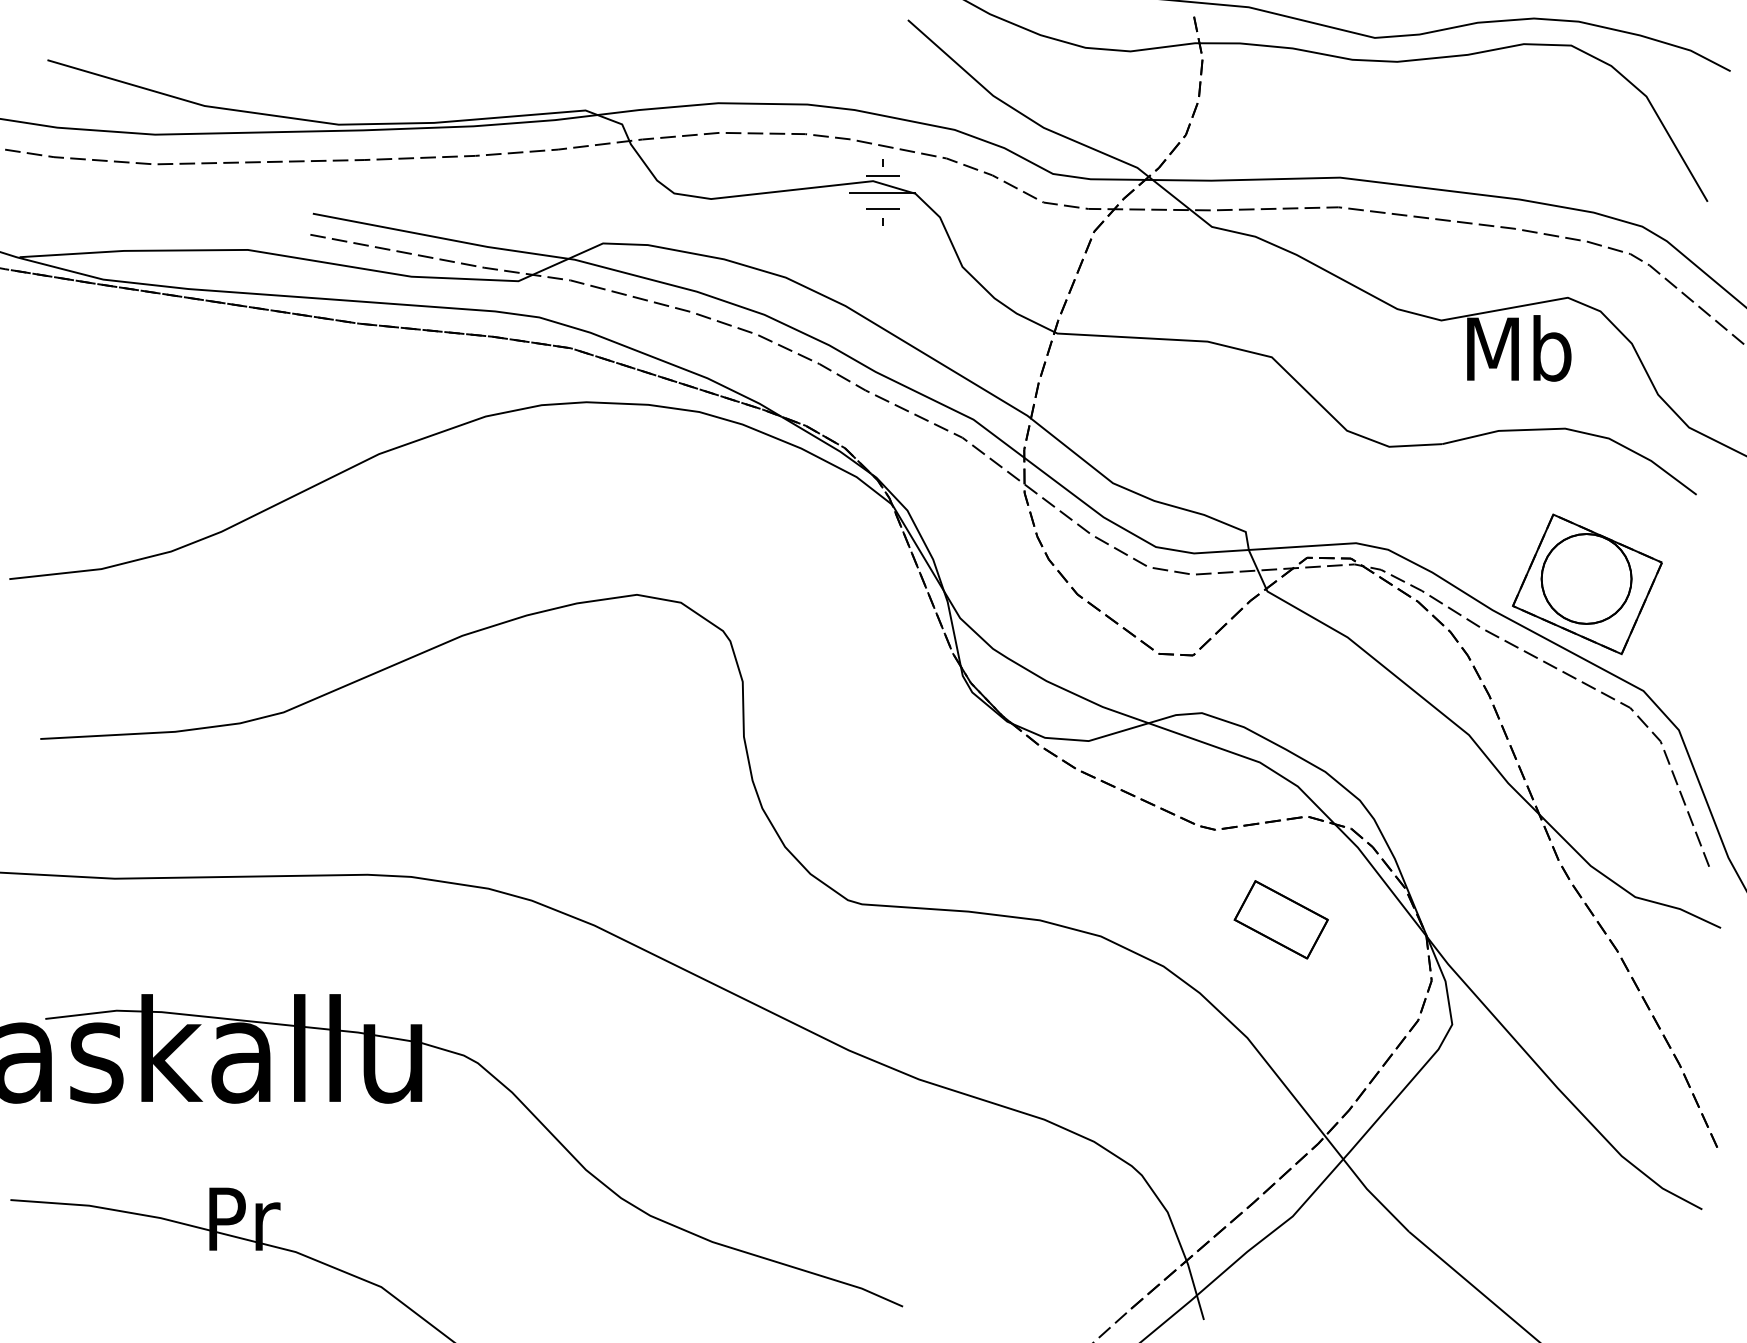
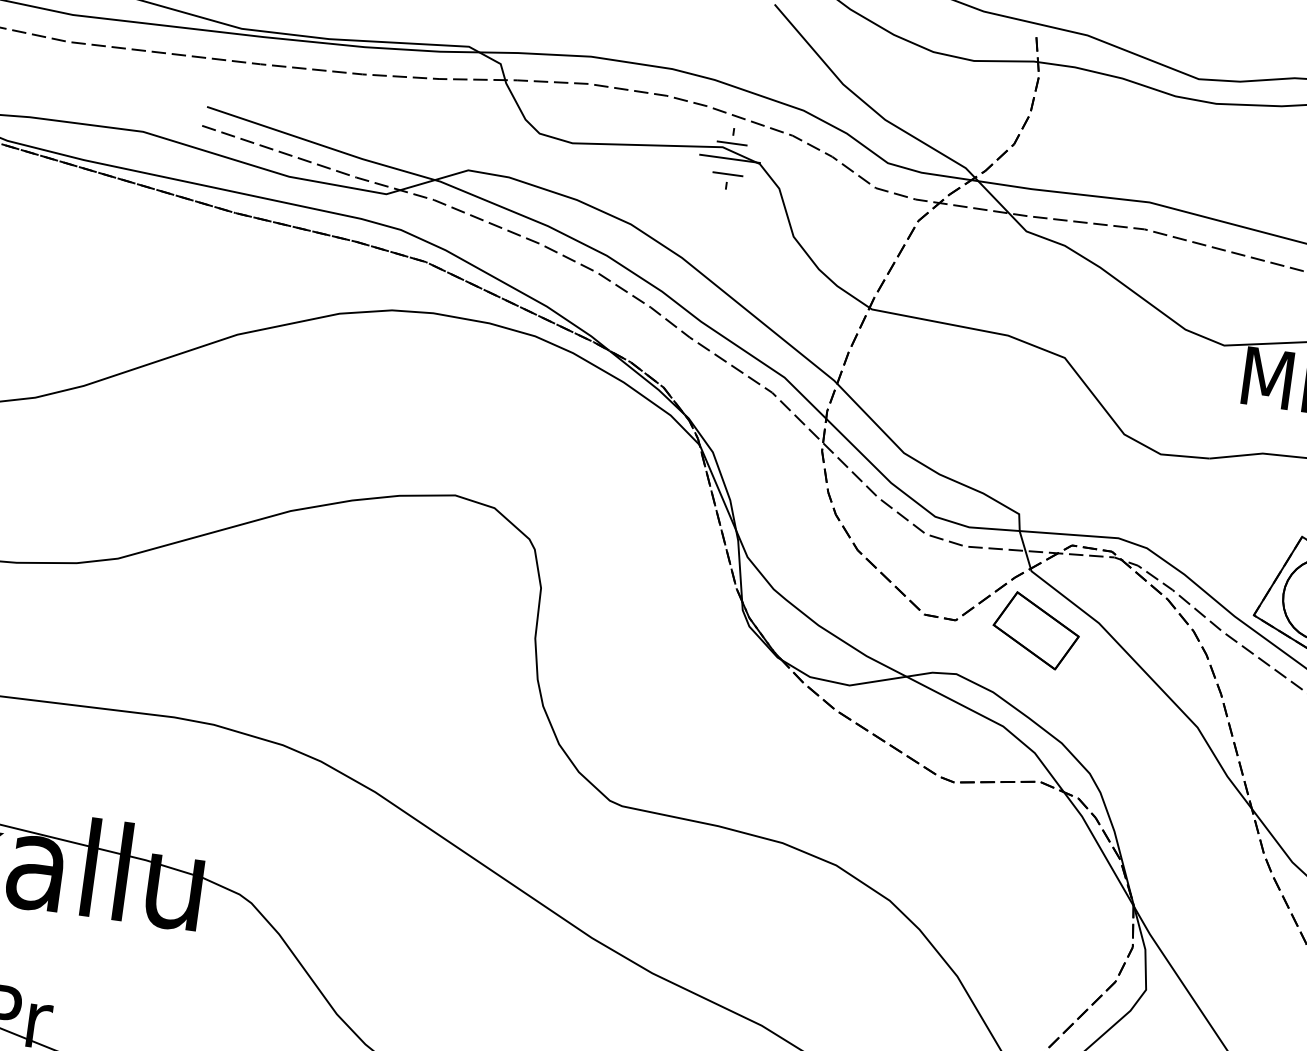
part: (1280, 919) -> (1035, 630), moved

